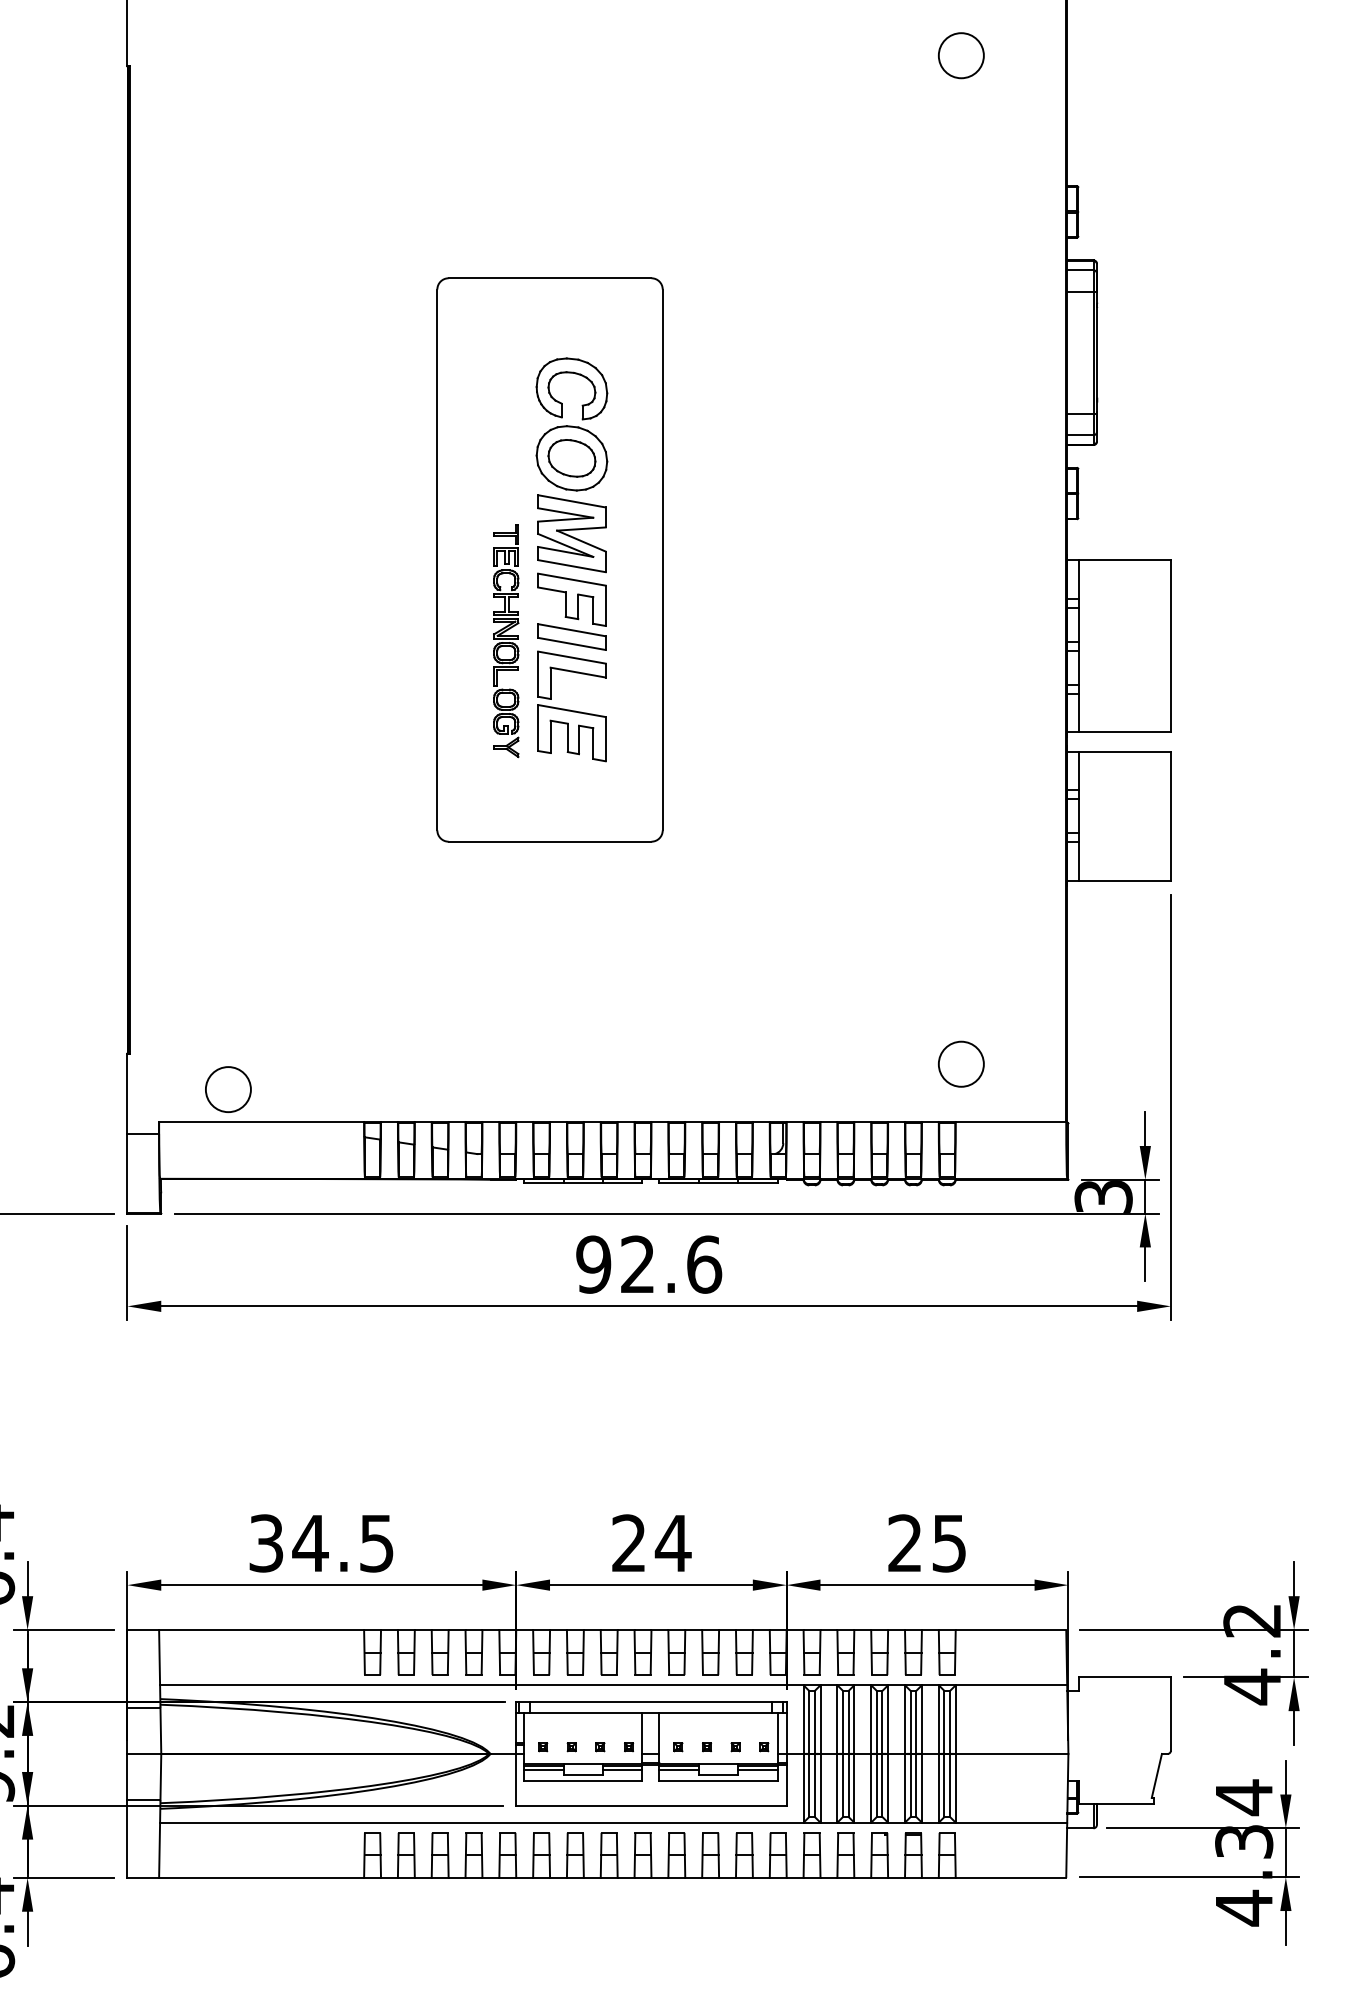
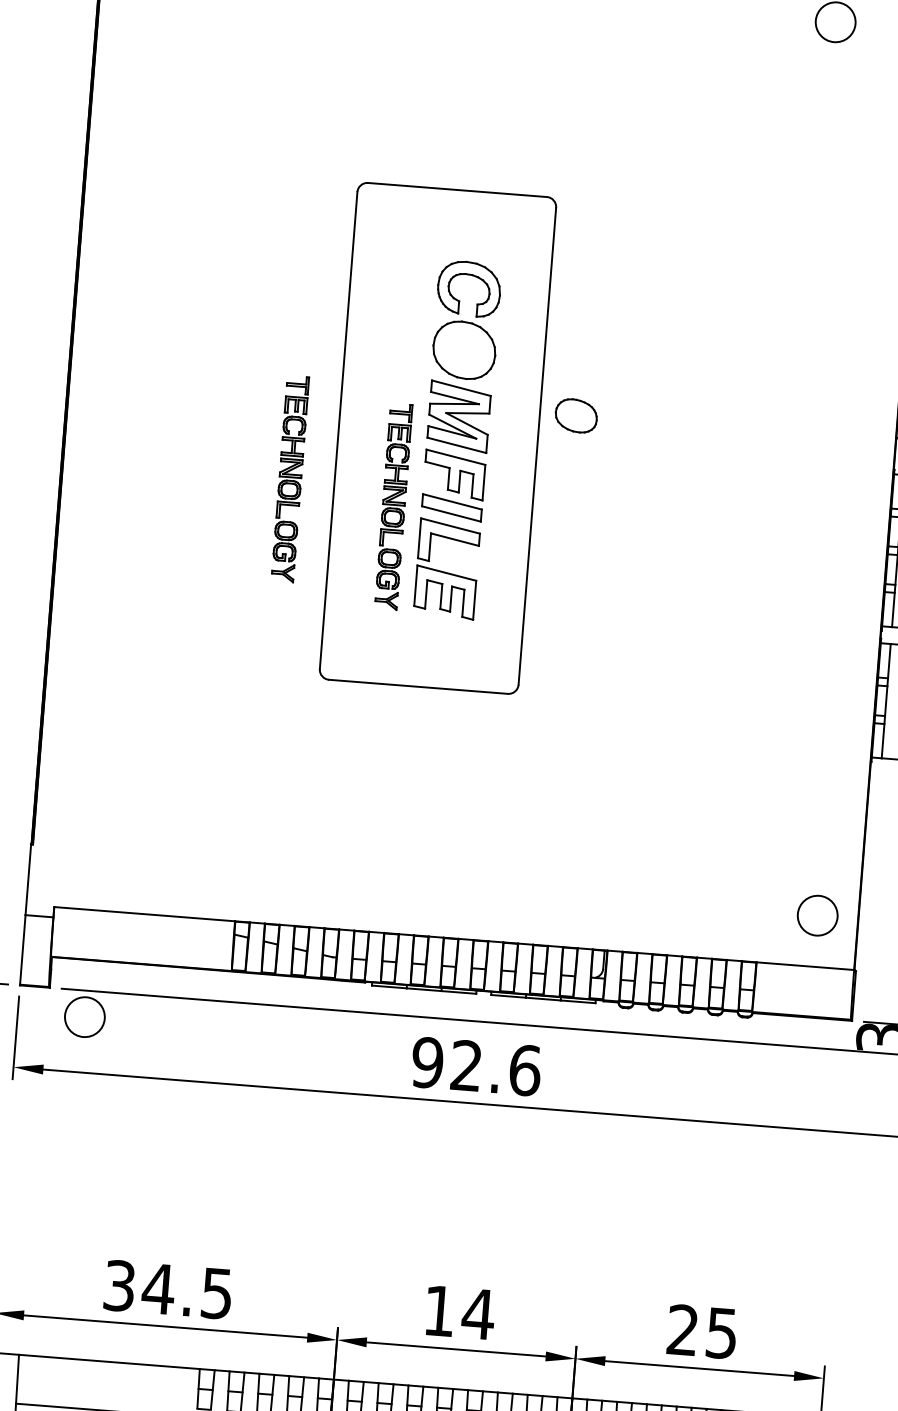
part: (571, 458) -> (575, 416), moved
part: (387, 619) -> (290, 479), added
circle: (960, 1063) -> (817, 914), moved
circle: (228, 1089) -> (84, 1017), moved
text: (628, 1542) -> (439, 1310), 24 -> 14

